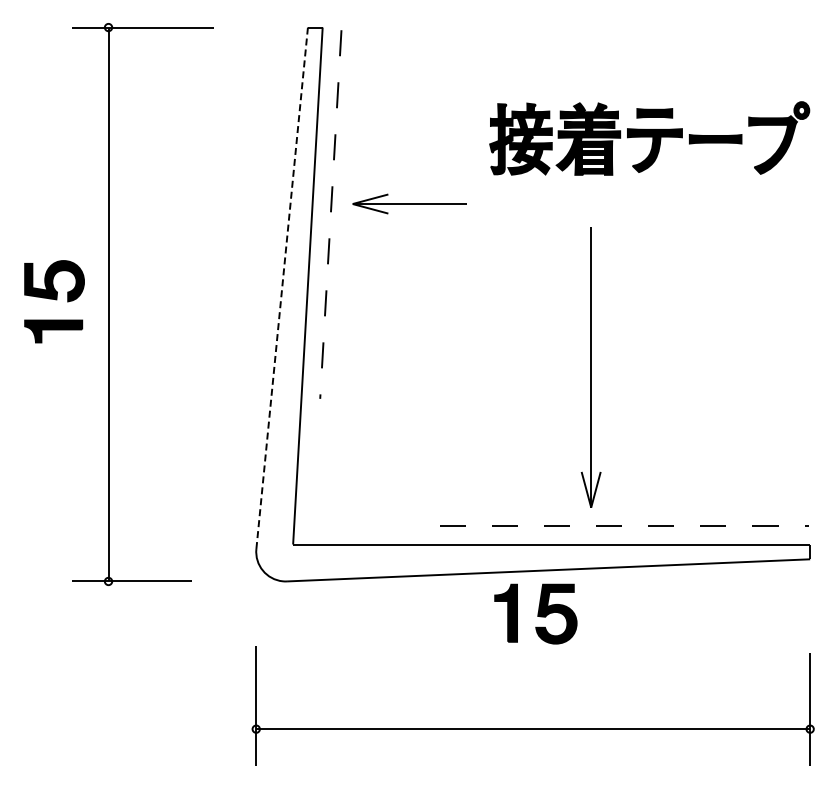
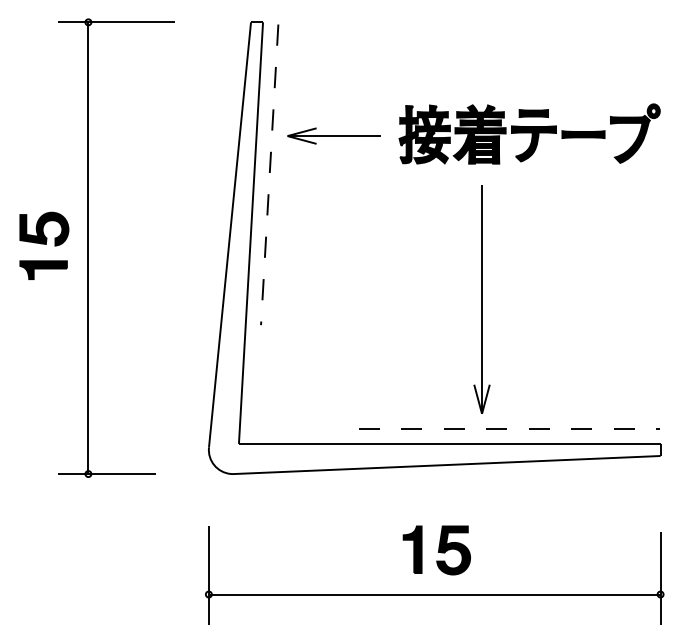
part: (649, 138) -> (529, 134), moved
part: (409, 203) -> (333, 135), moved
line: (282, 288) -> (230, 235), dashed -> solid
part: (535, 613) -> (436, 549), moved

